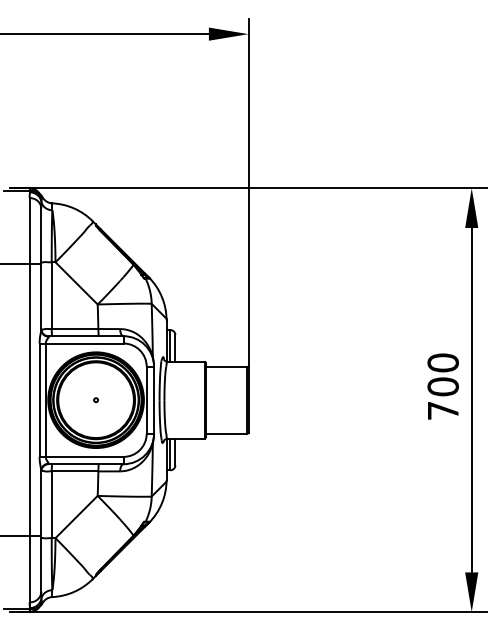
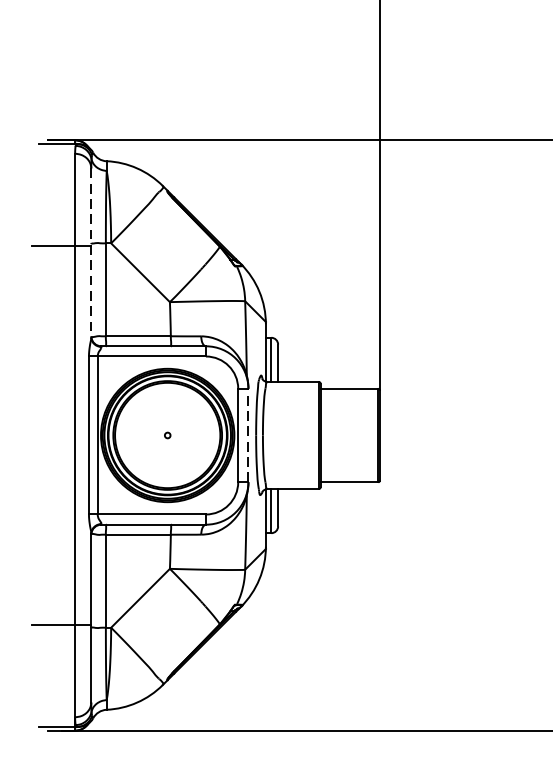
line: (41, 269) -> (91, 253), solid -> dashed
line: (154, 400) -> (249, 435), solid -> dashed

